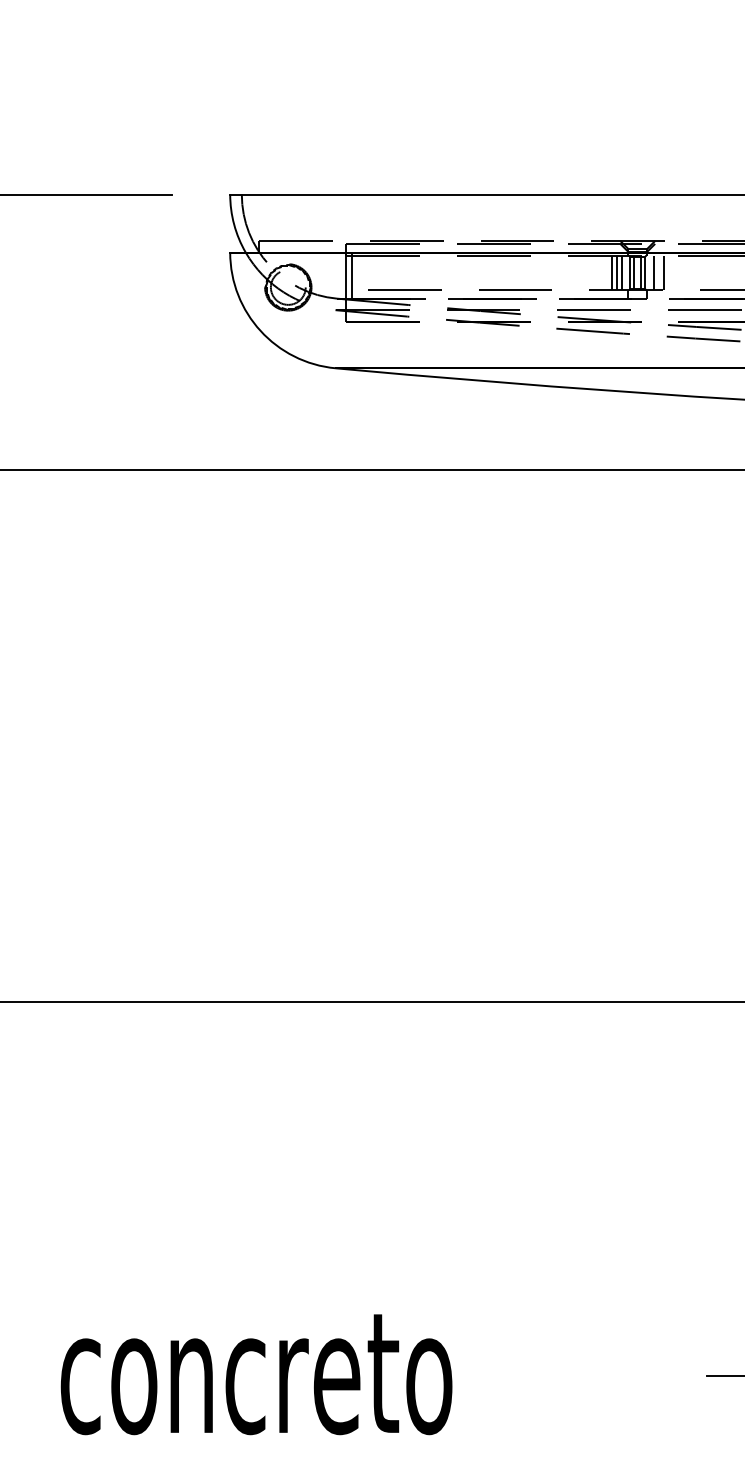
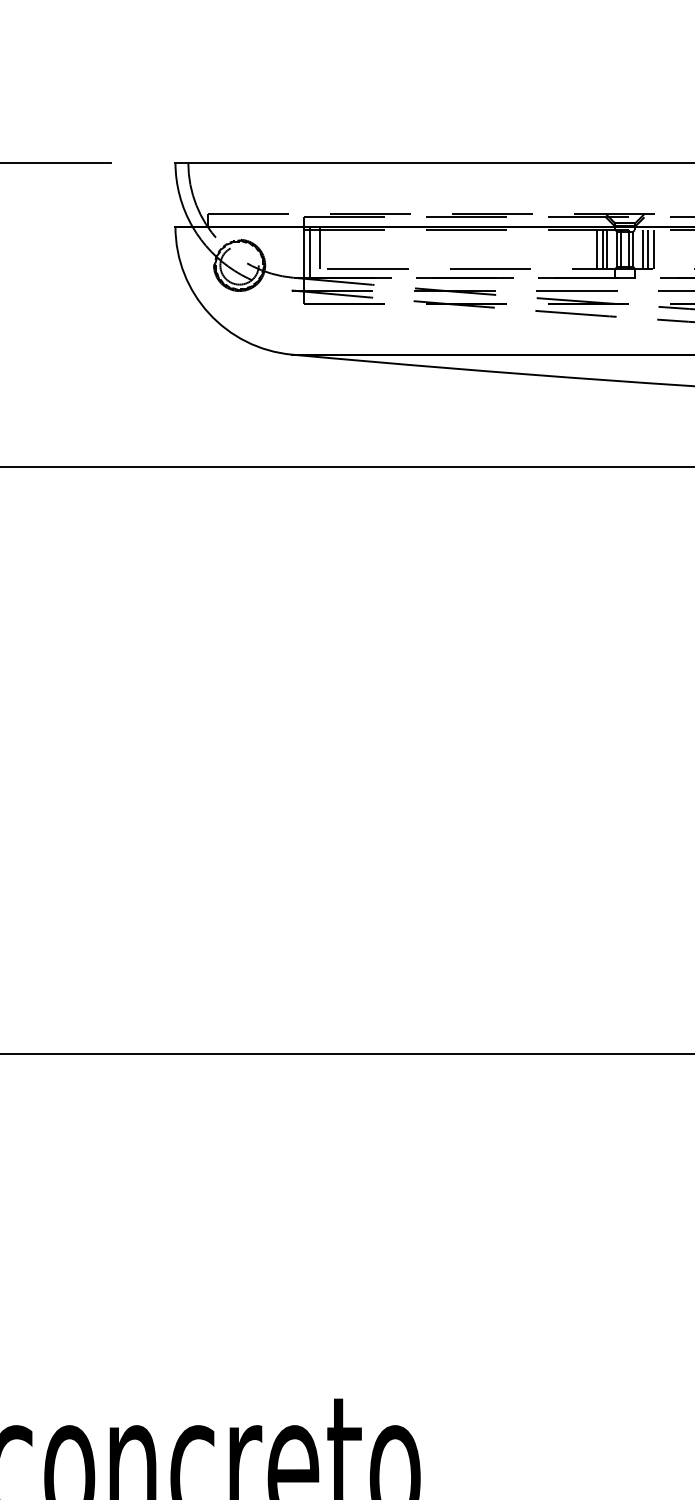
line: (360, 271) -> (319, 247), added
line: (658, 272) -> (648, 248), added

